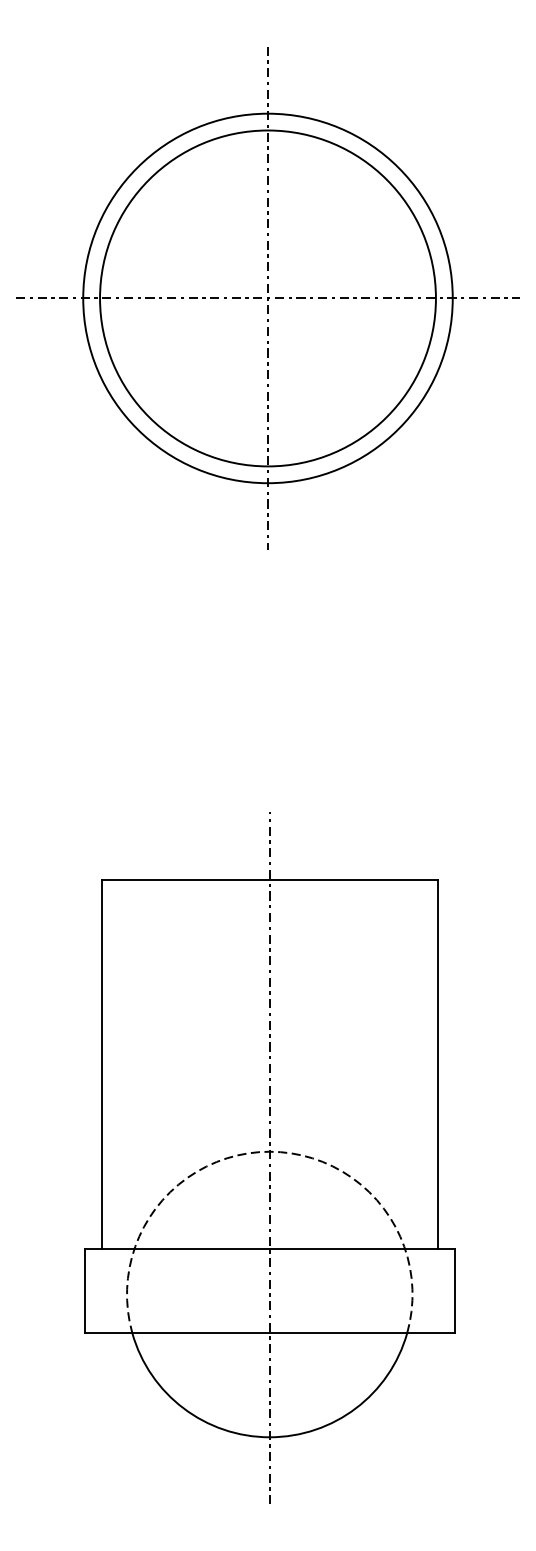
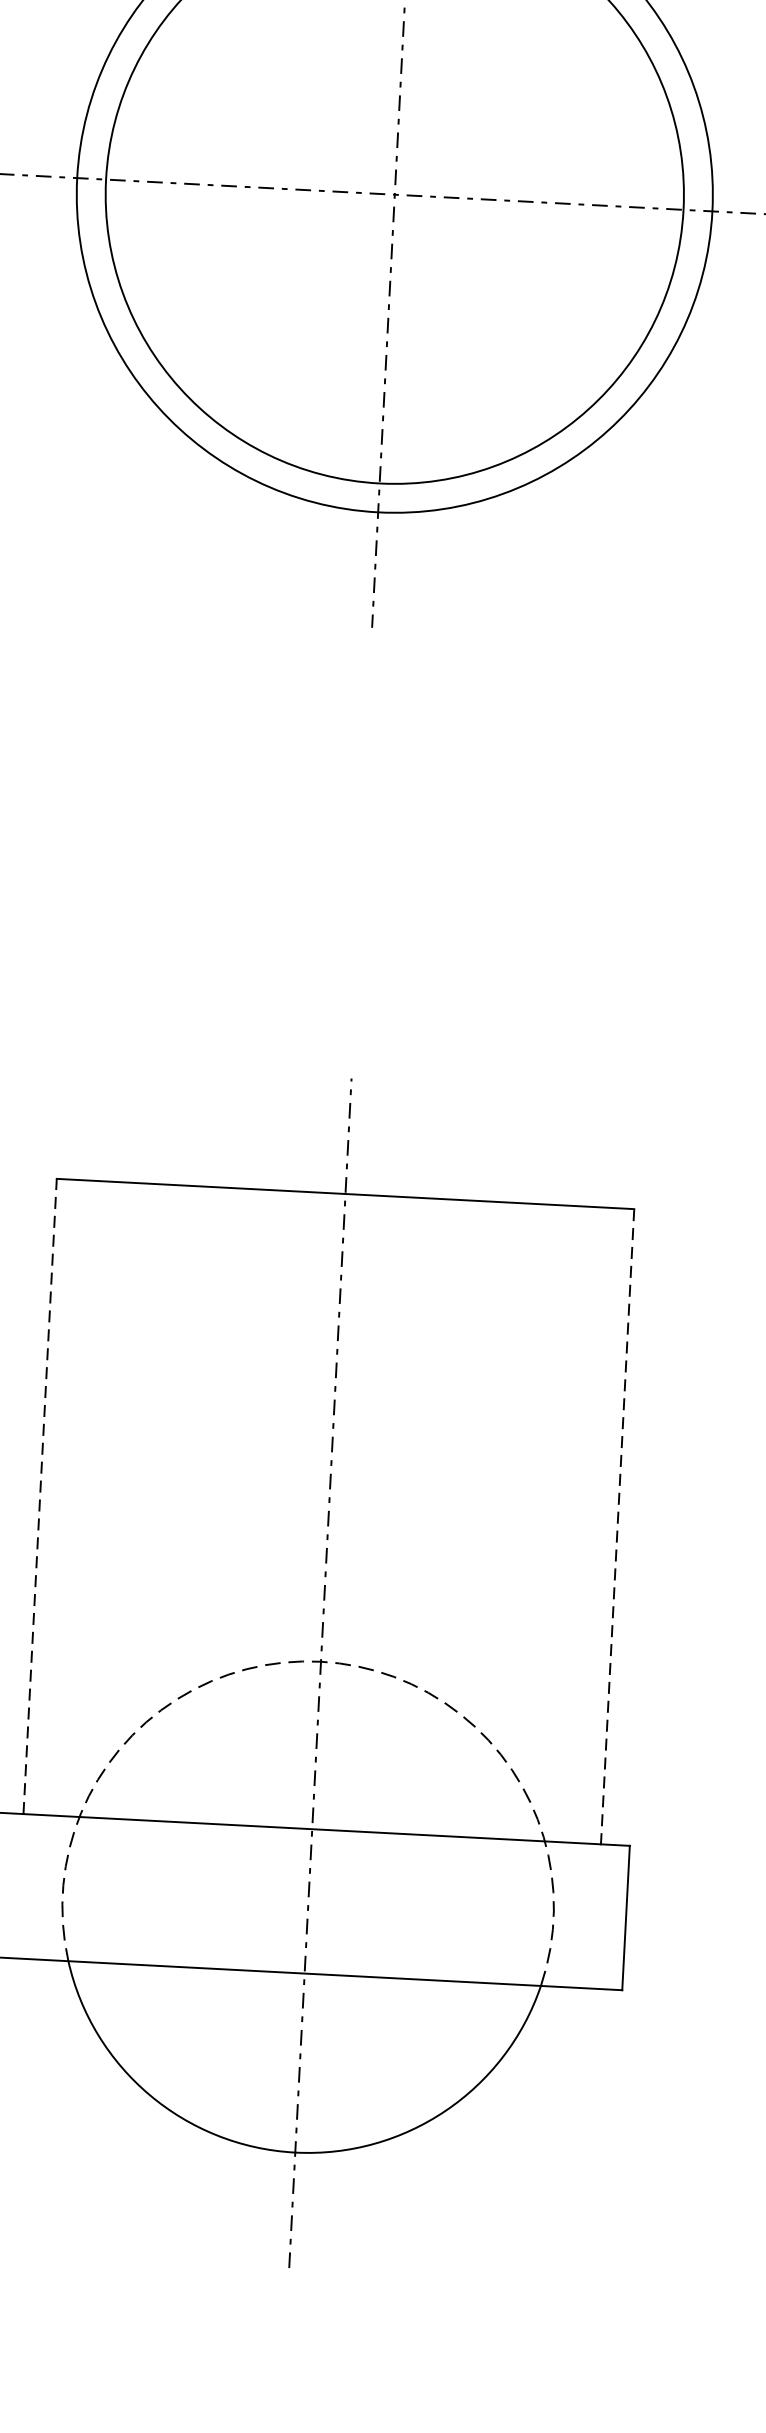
line: (101, 1064) -> (39, 1496), solid -> dashed
line: (437, 1064) -> (617, 1526), solid -> dashed

